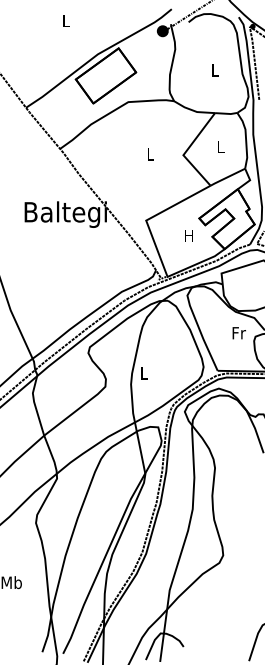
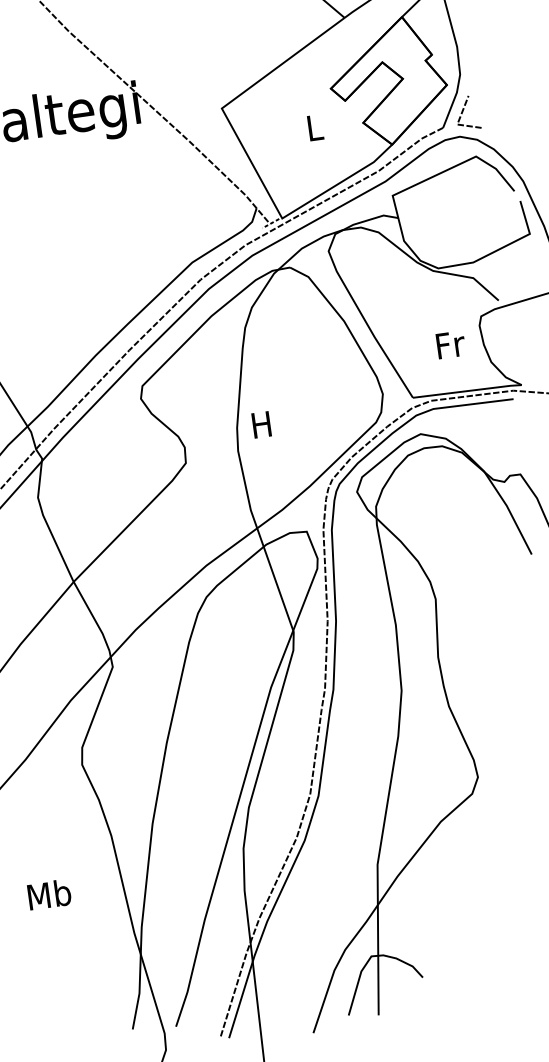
text: (188, 235) -> (313, 126), H -> L
text: (238, 333) -> (449, 345), moved
text: (143, 373) -> (260, 424), L -> H

